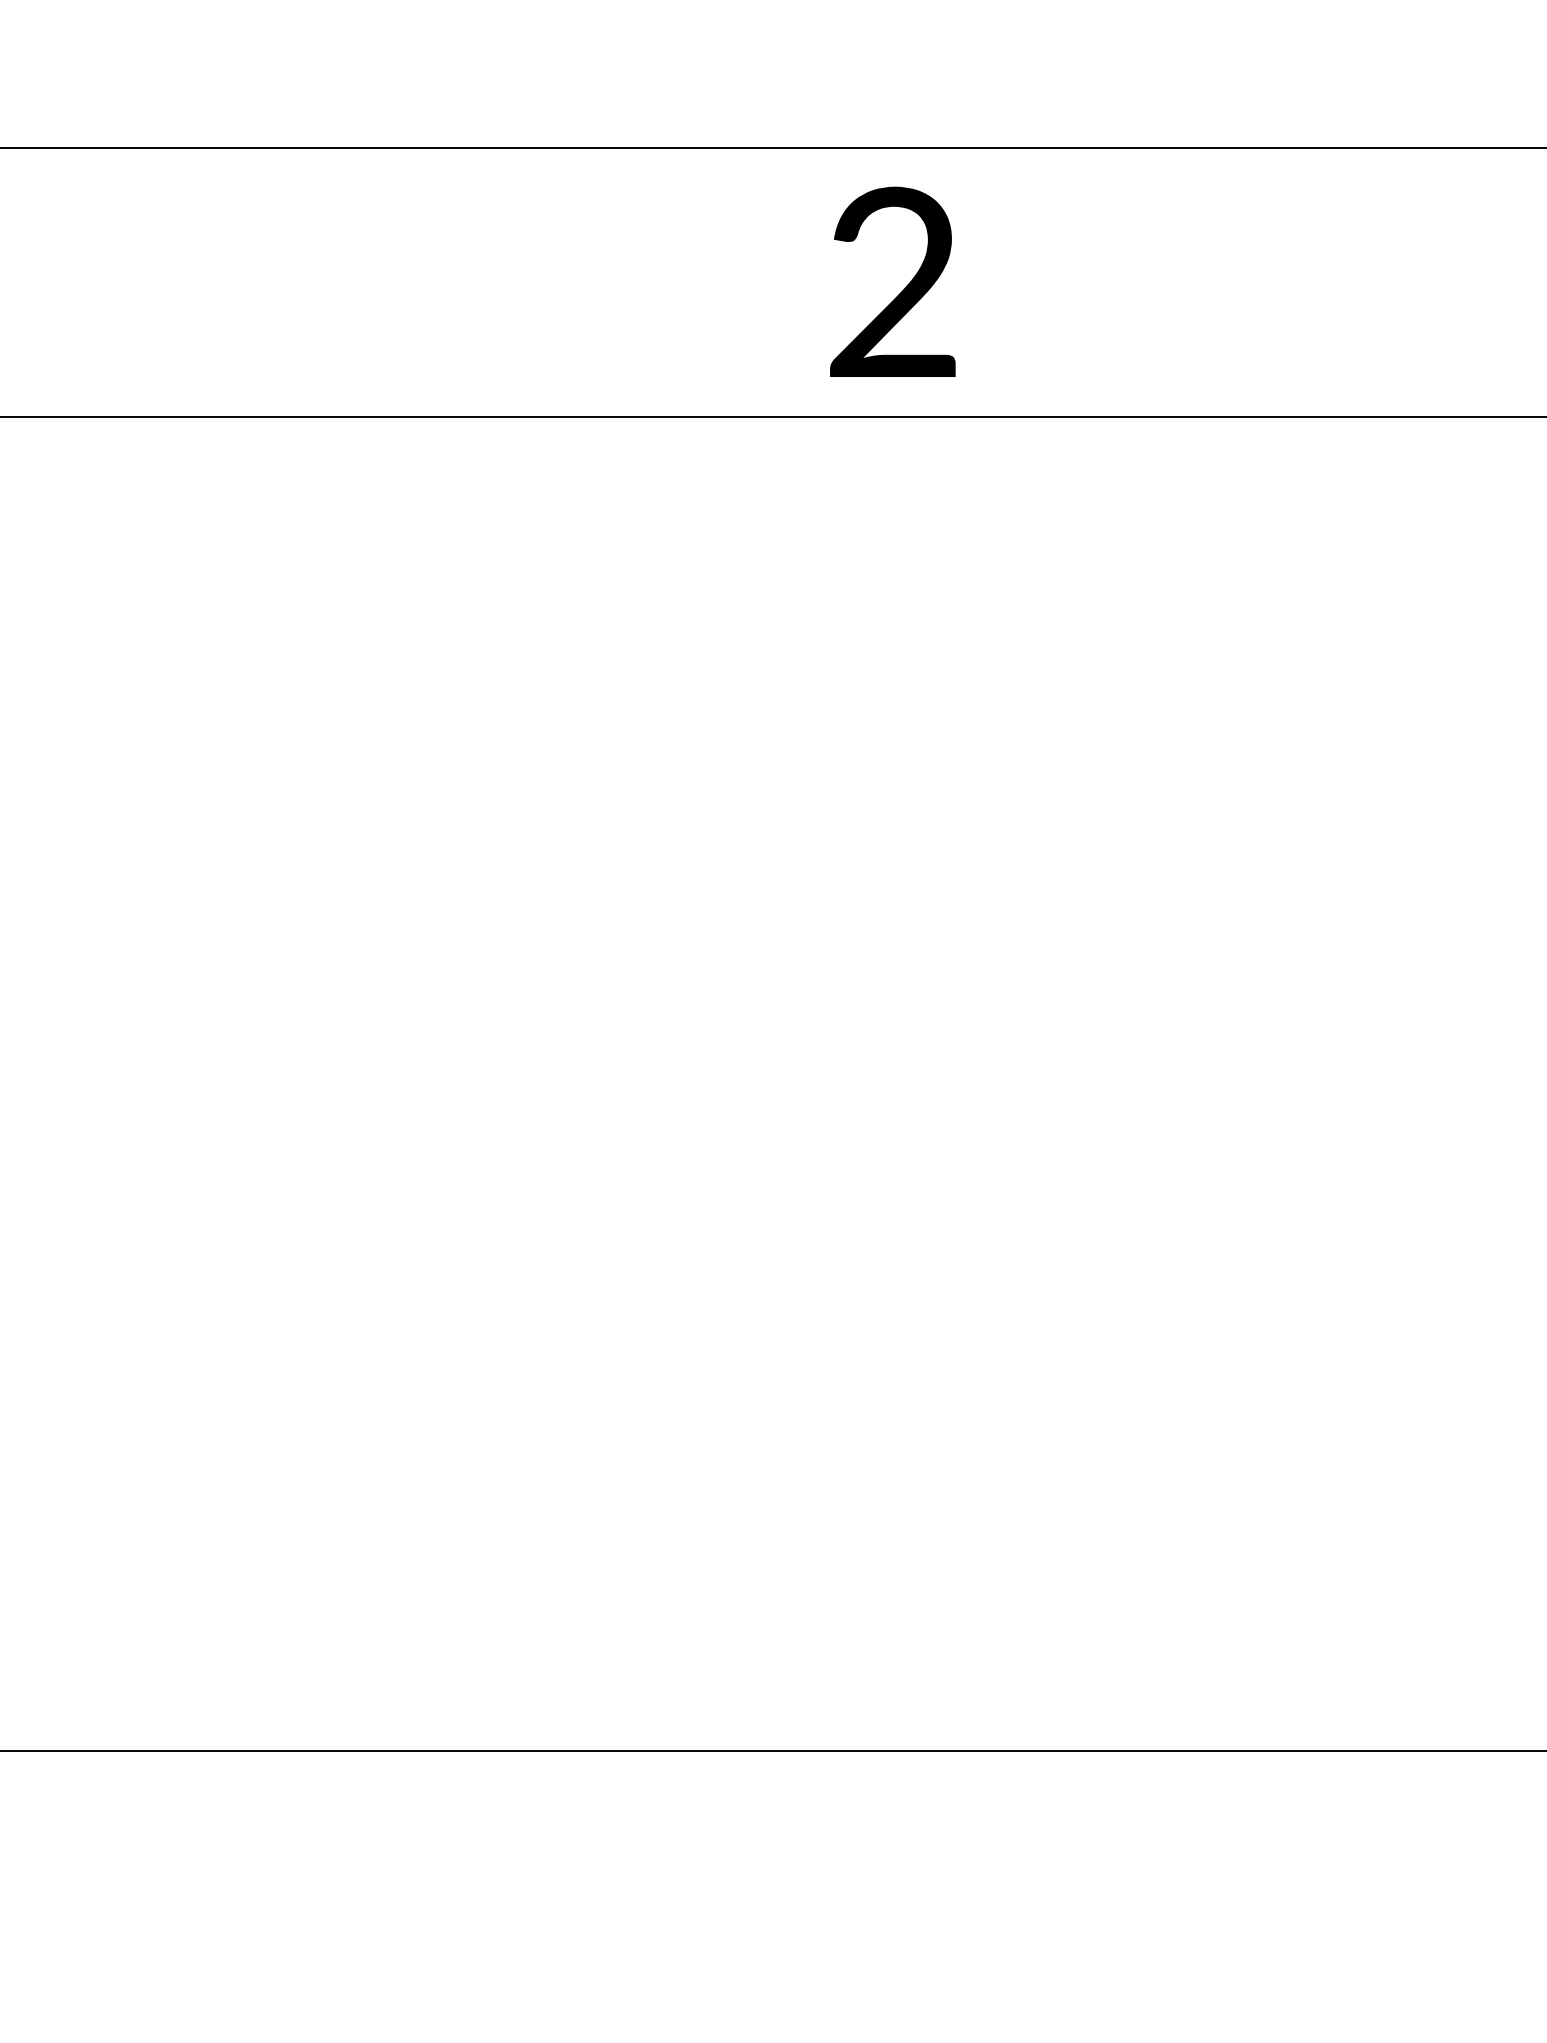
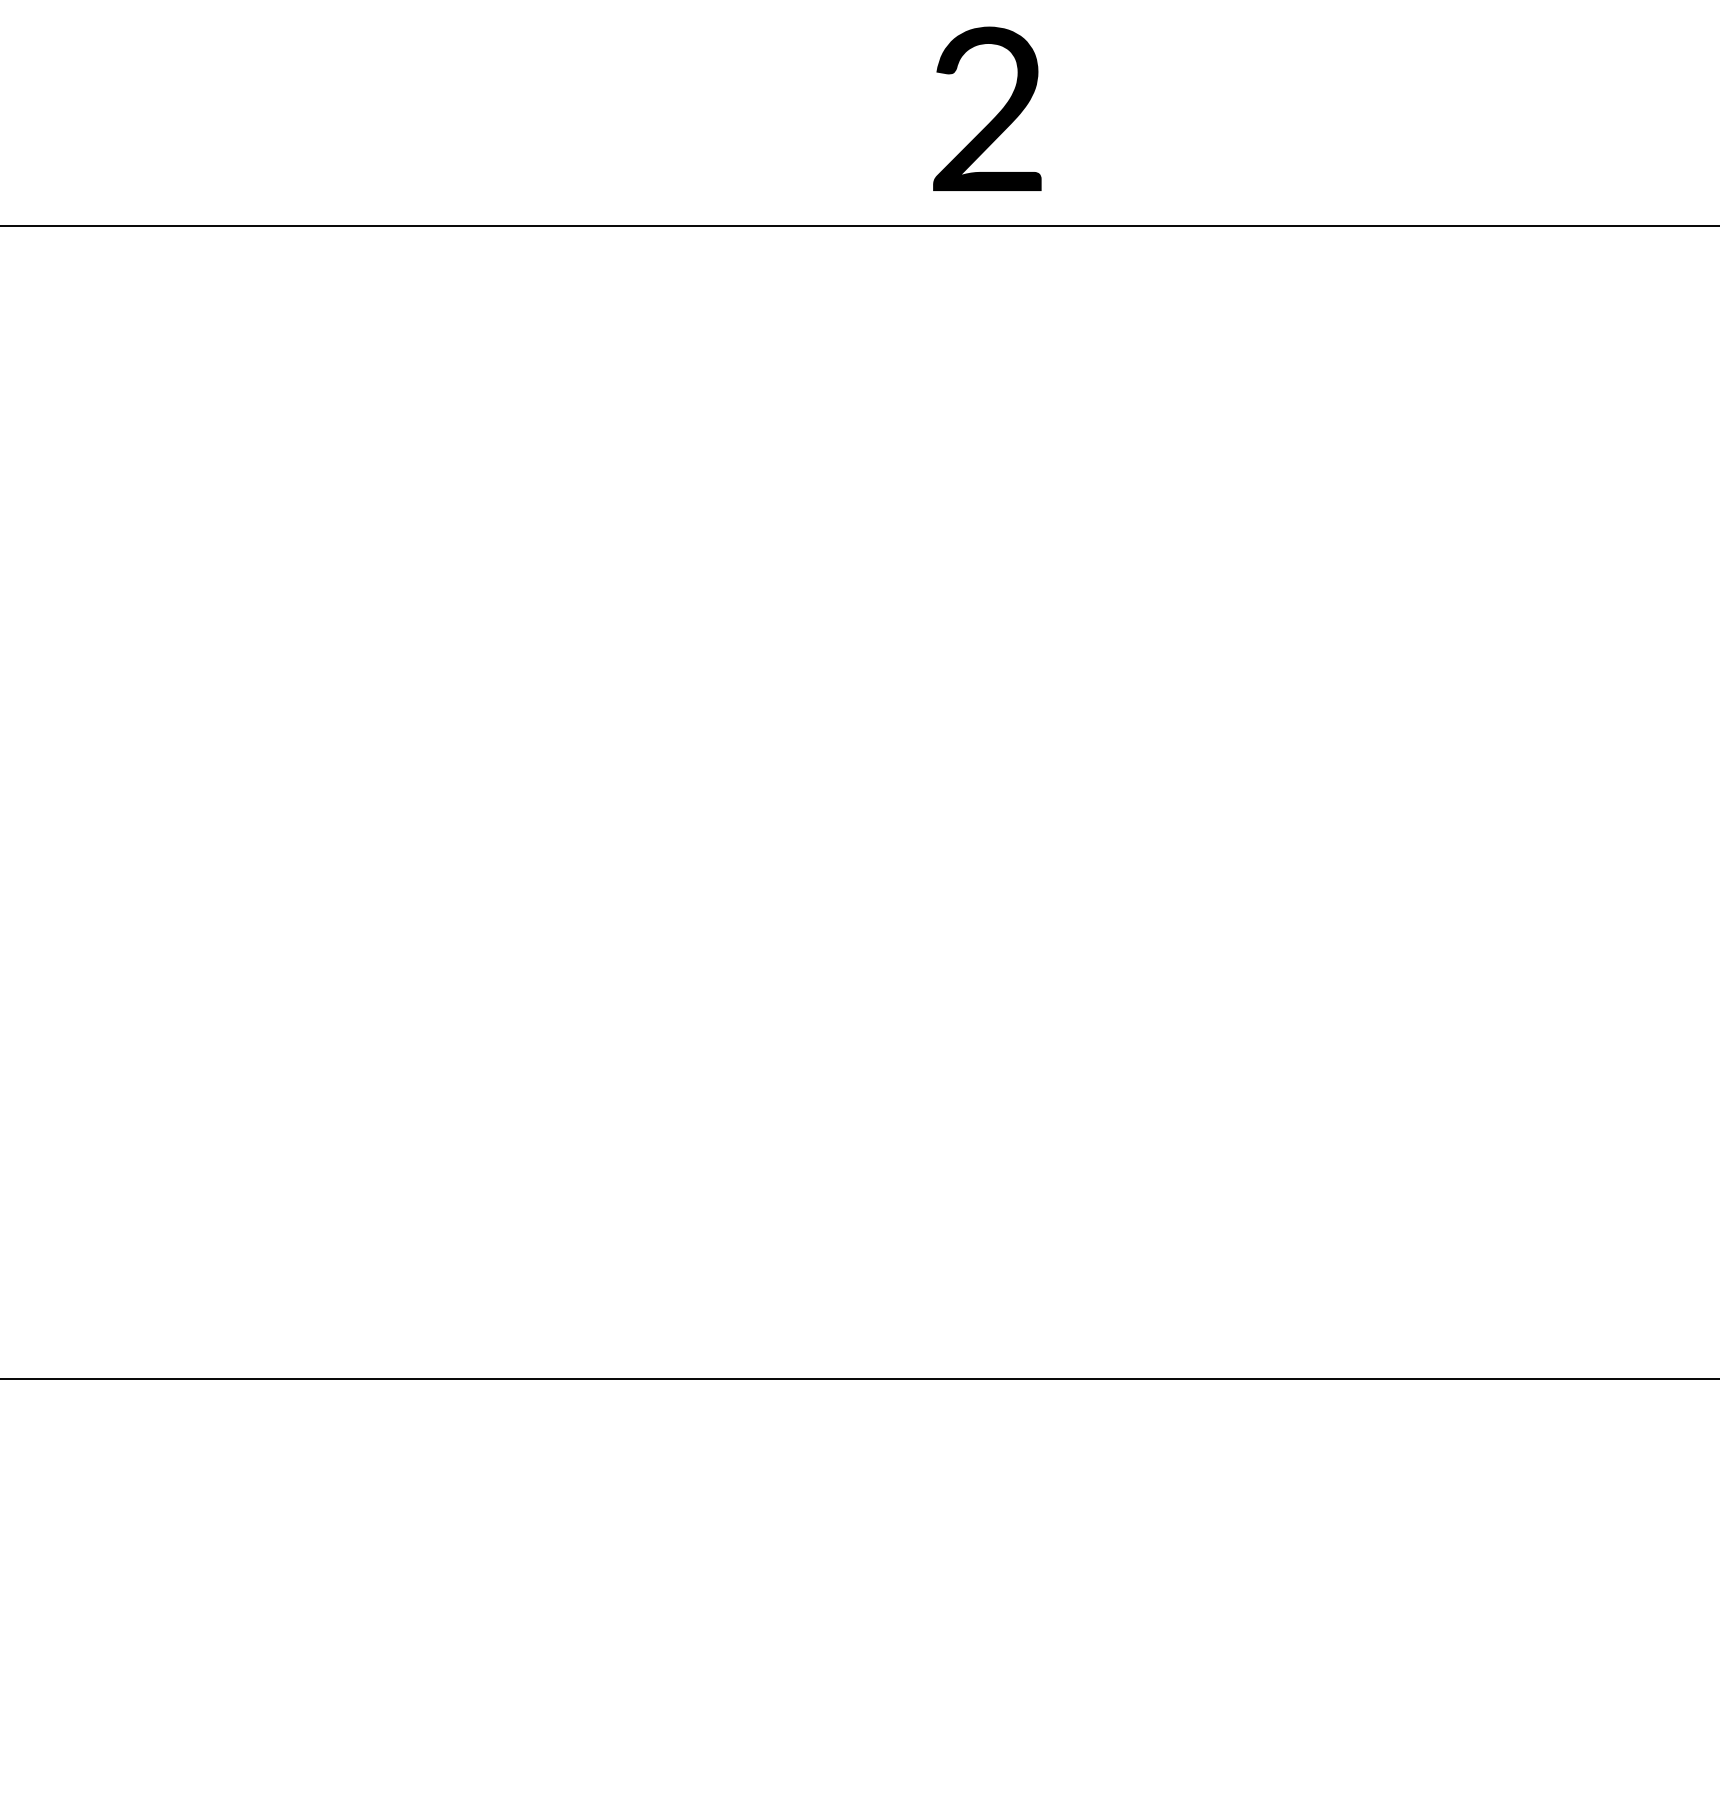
text: (893, 281) -> (987, 108), moved

